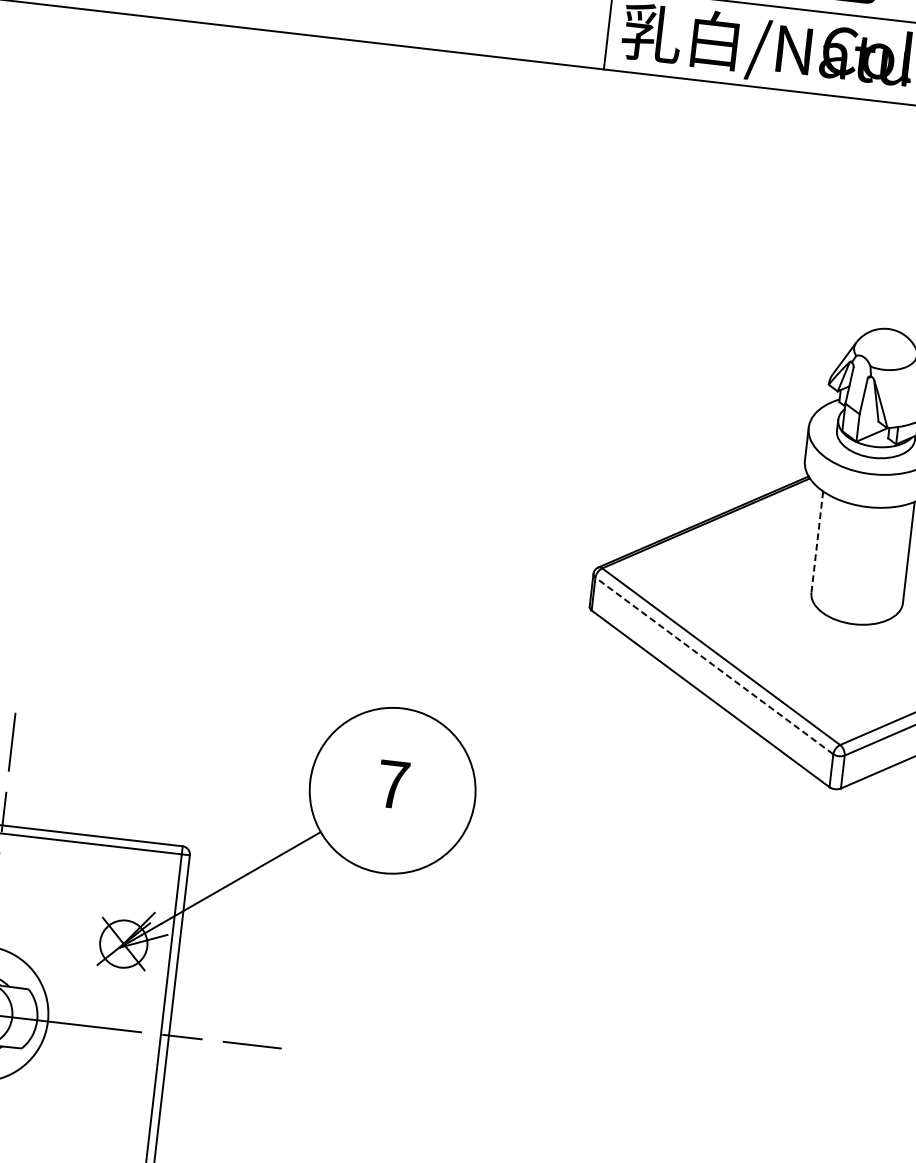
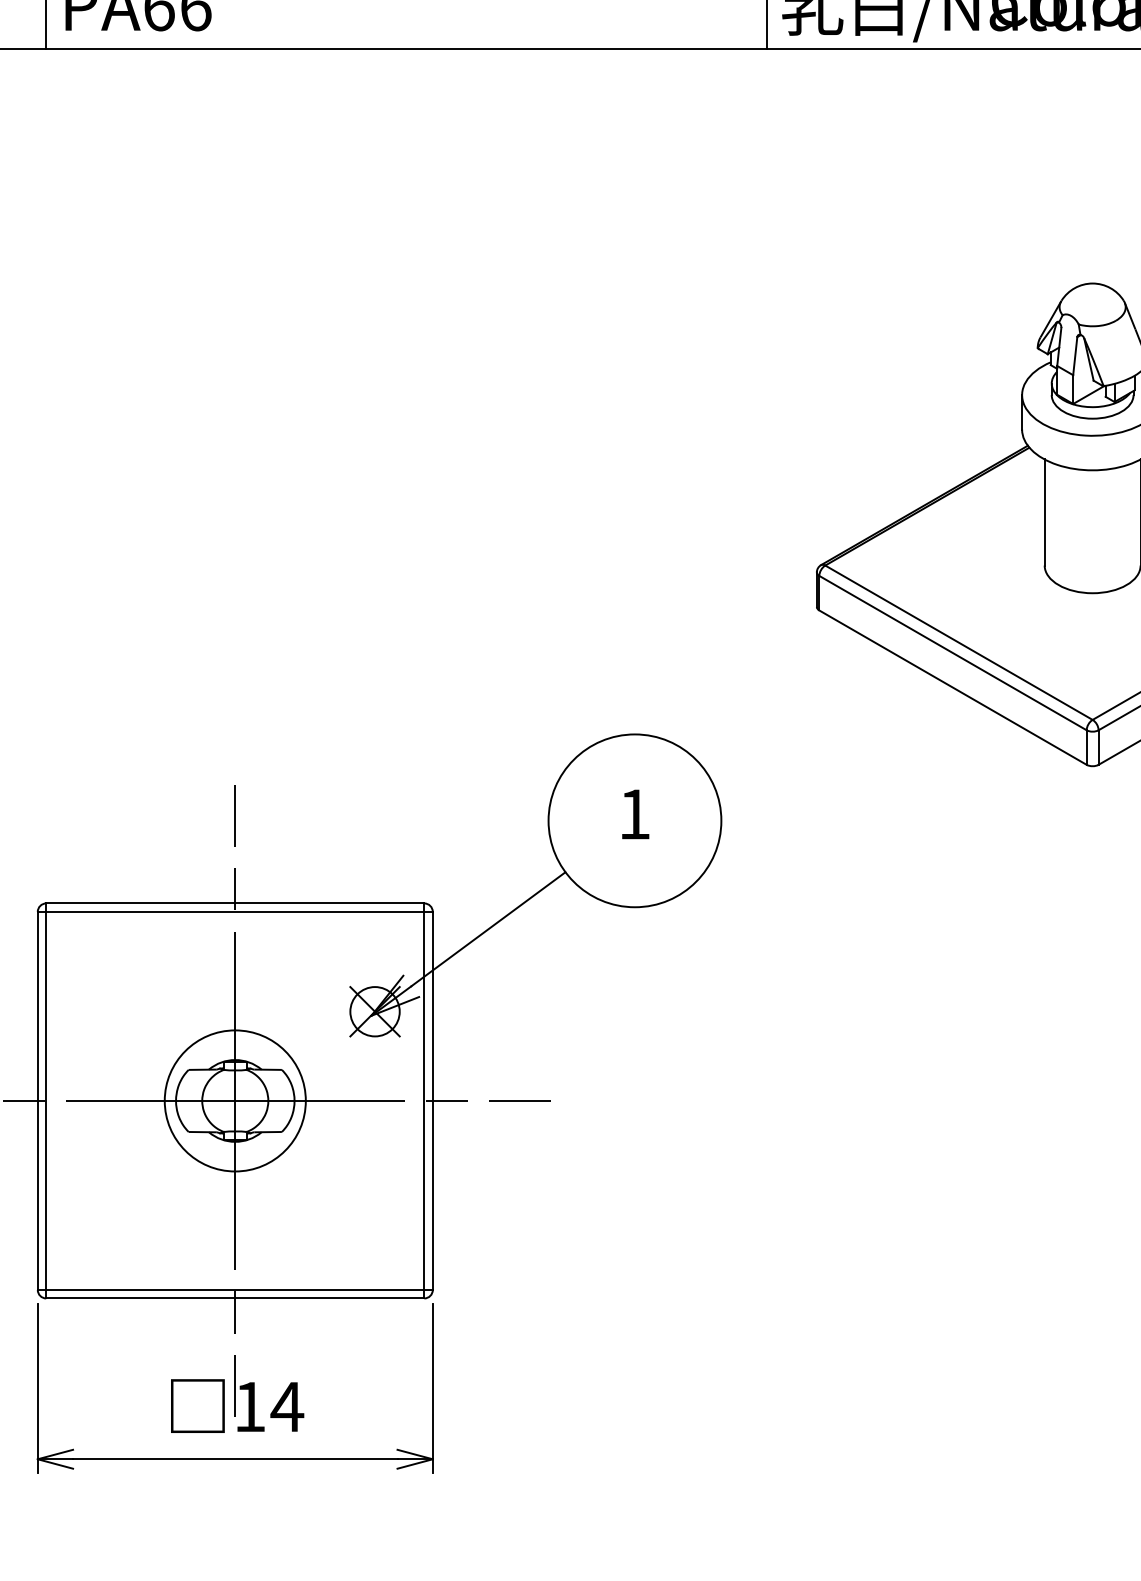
line: (817, 542) -> (1044, 513), dashed -> solid
line: (713, 665) -> (952, 652), dashed -> solid
text: (392, 784) -> (634, 814), 7 -> 1

